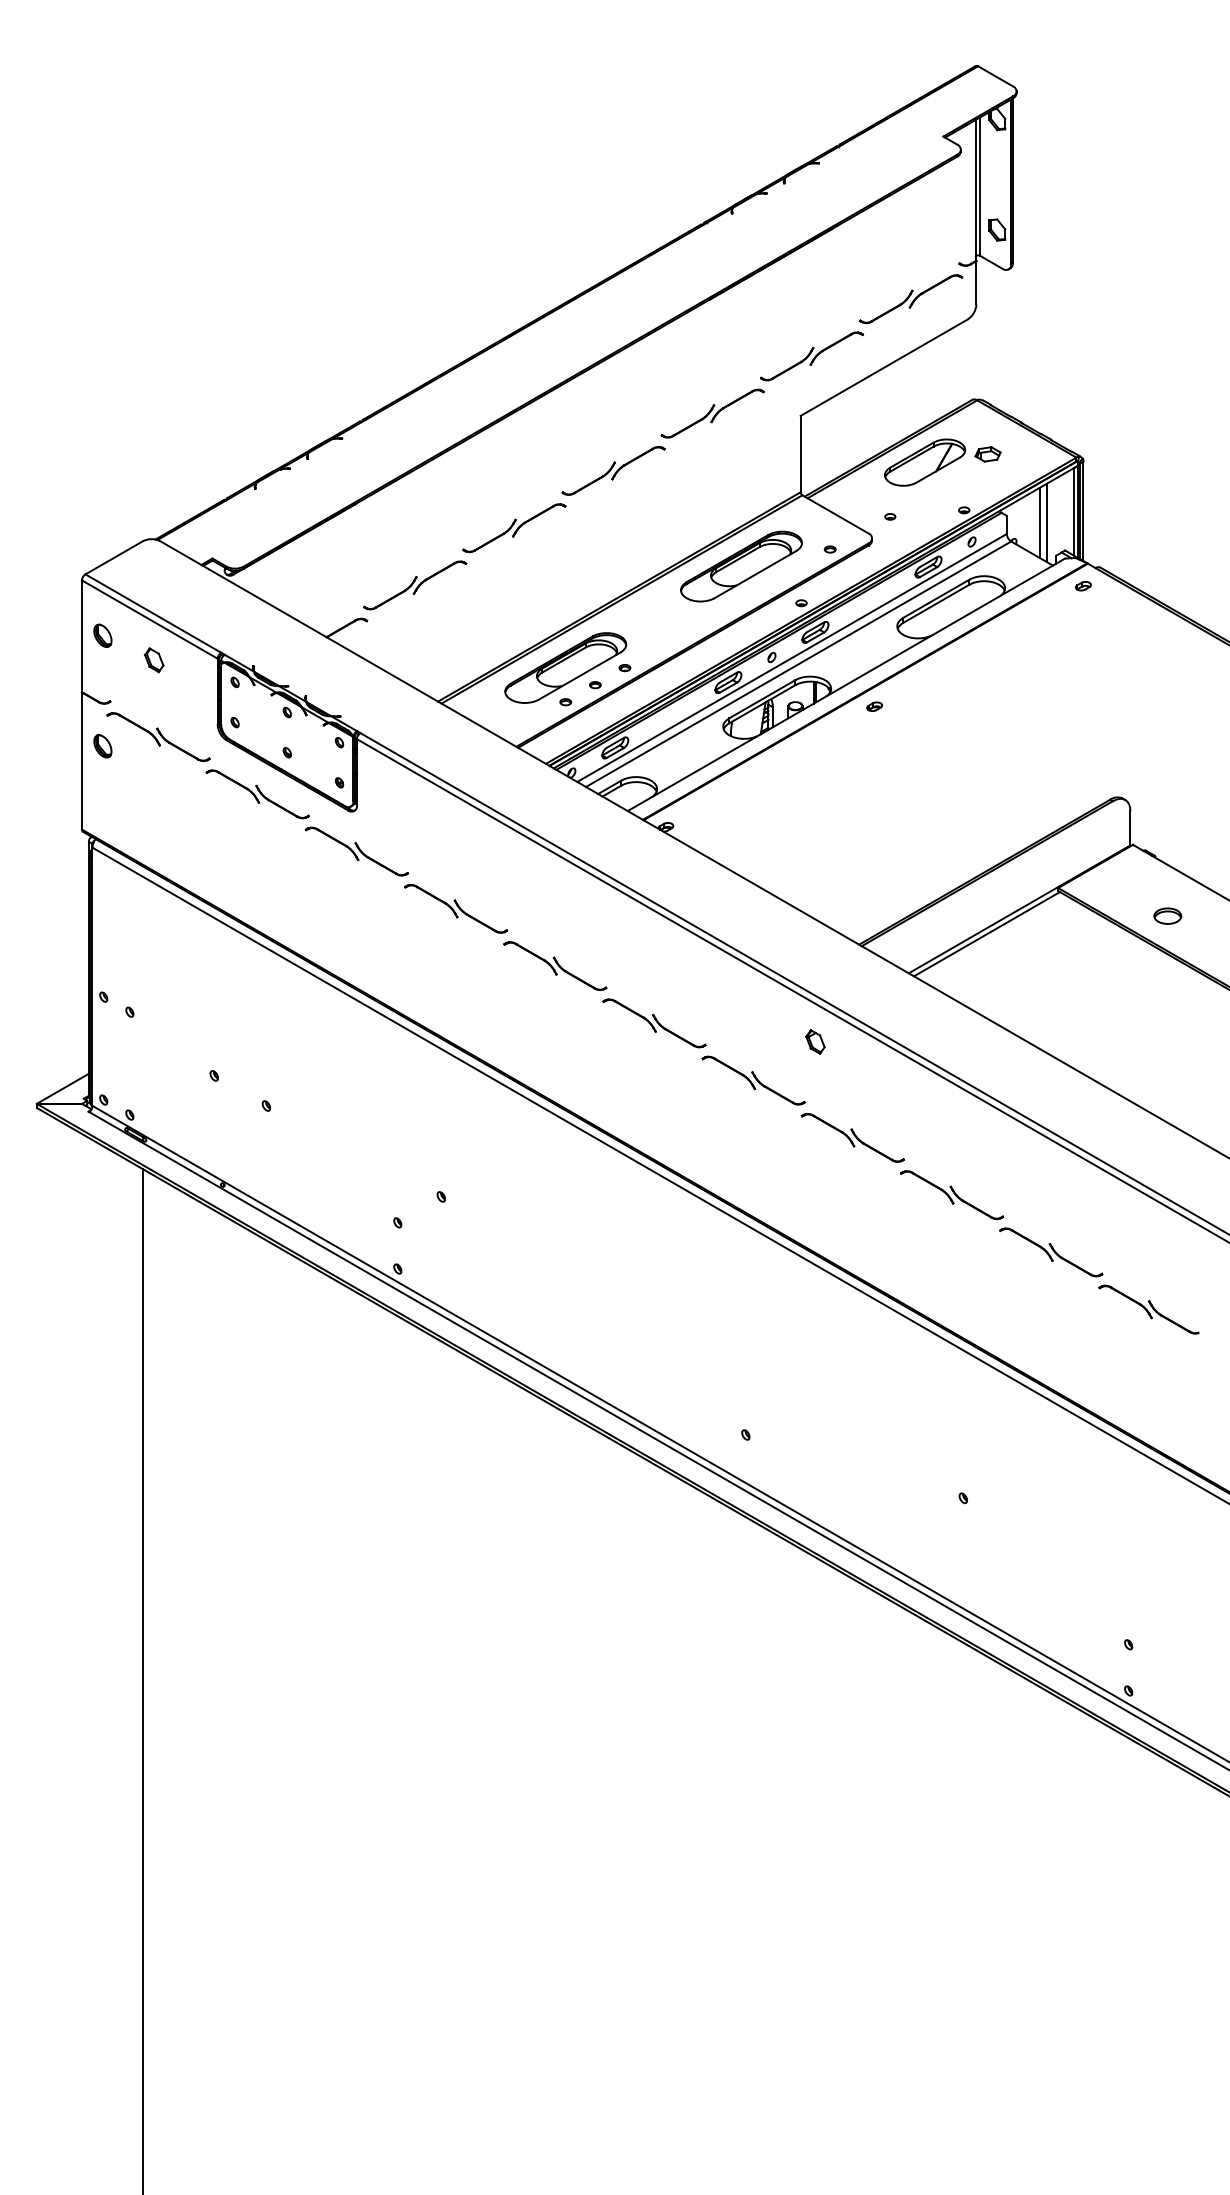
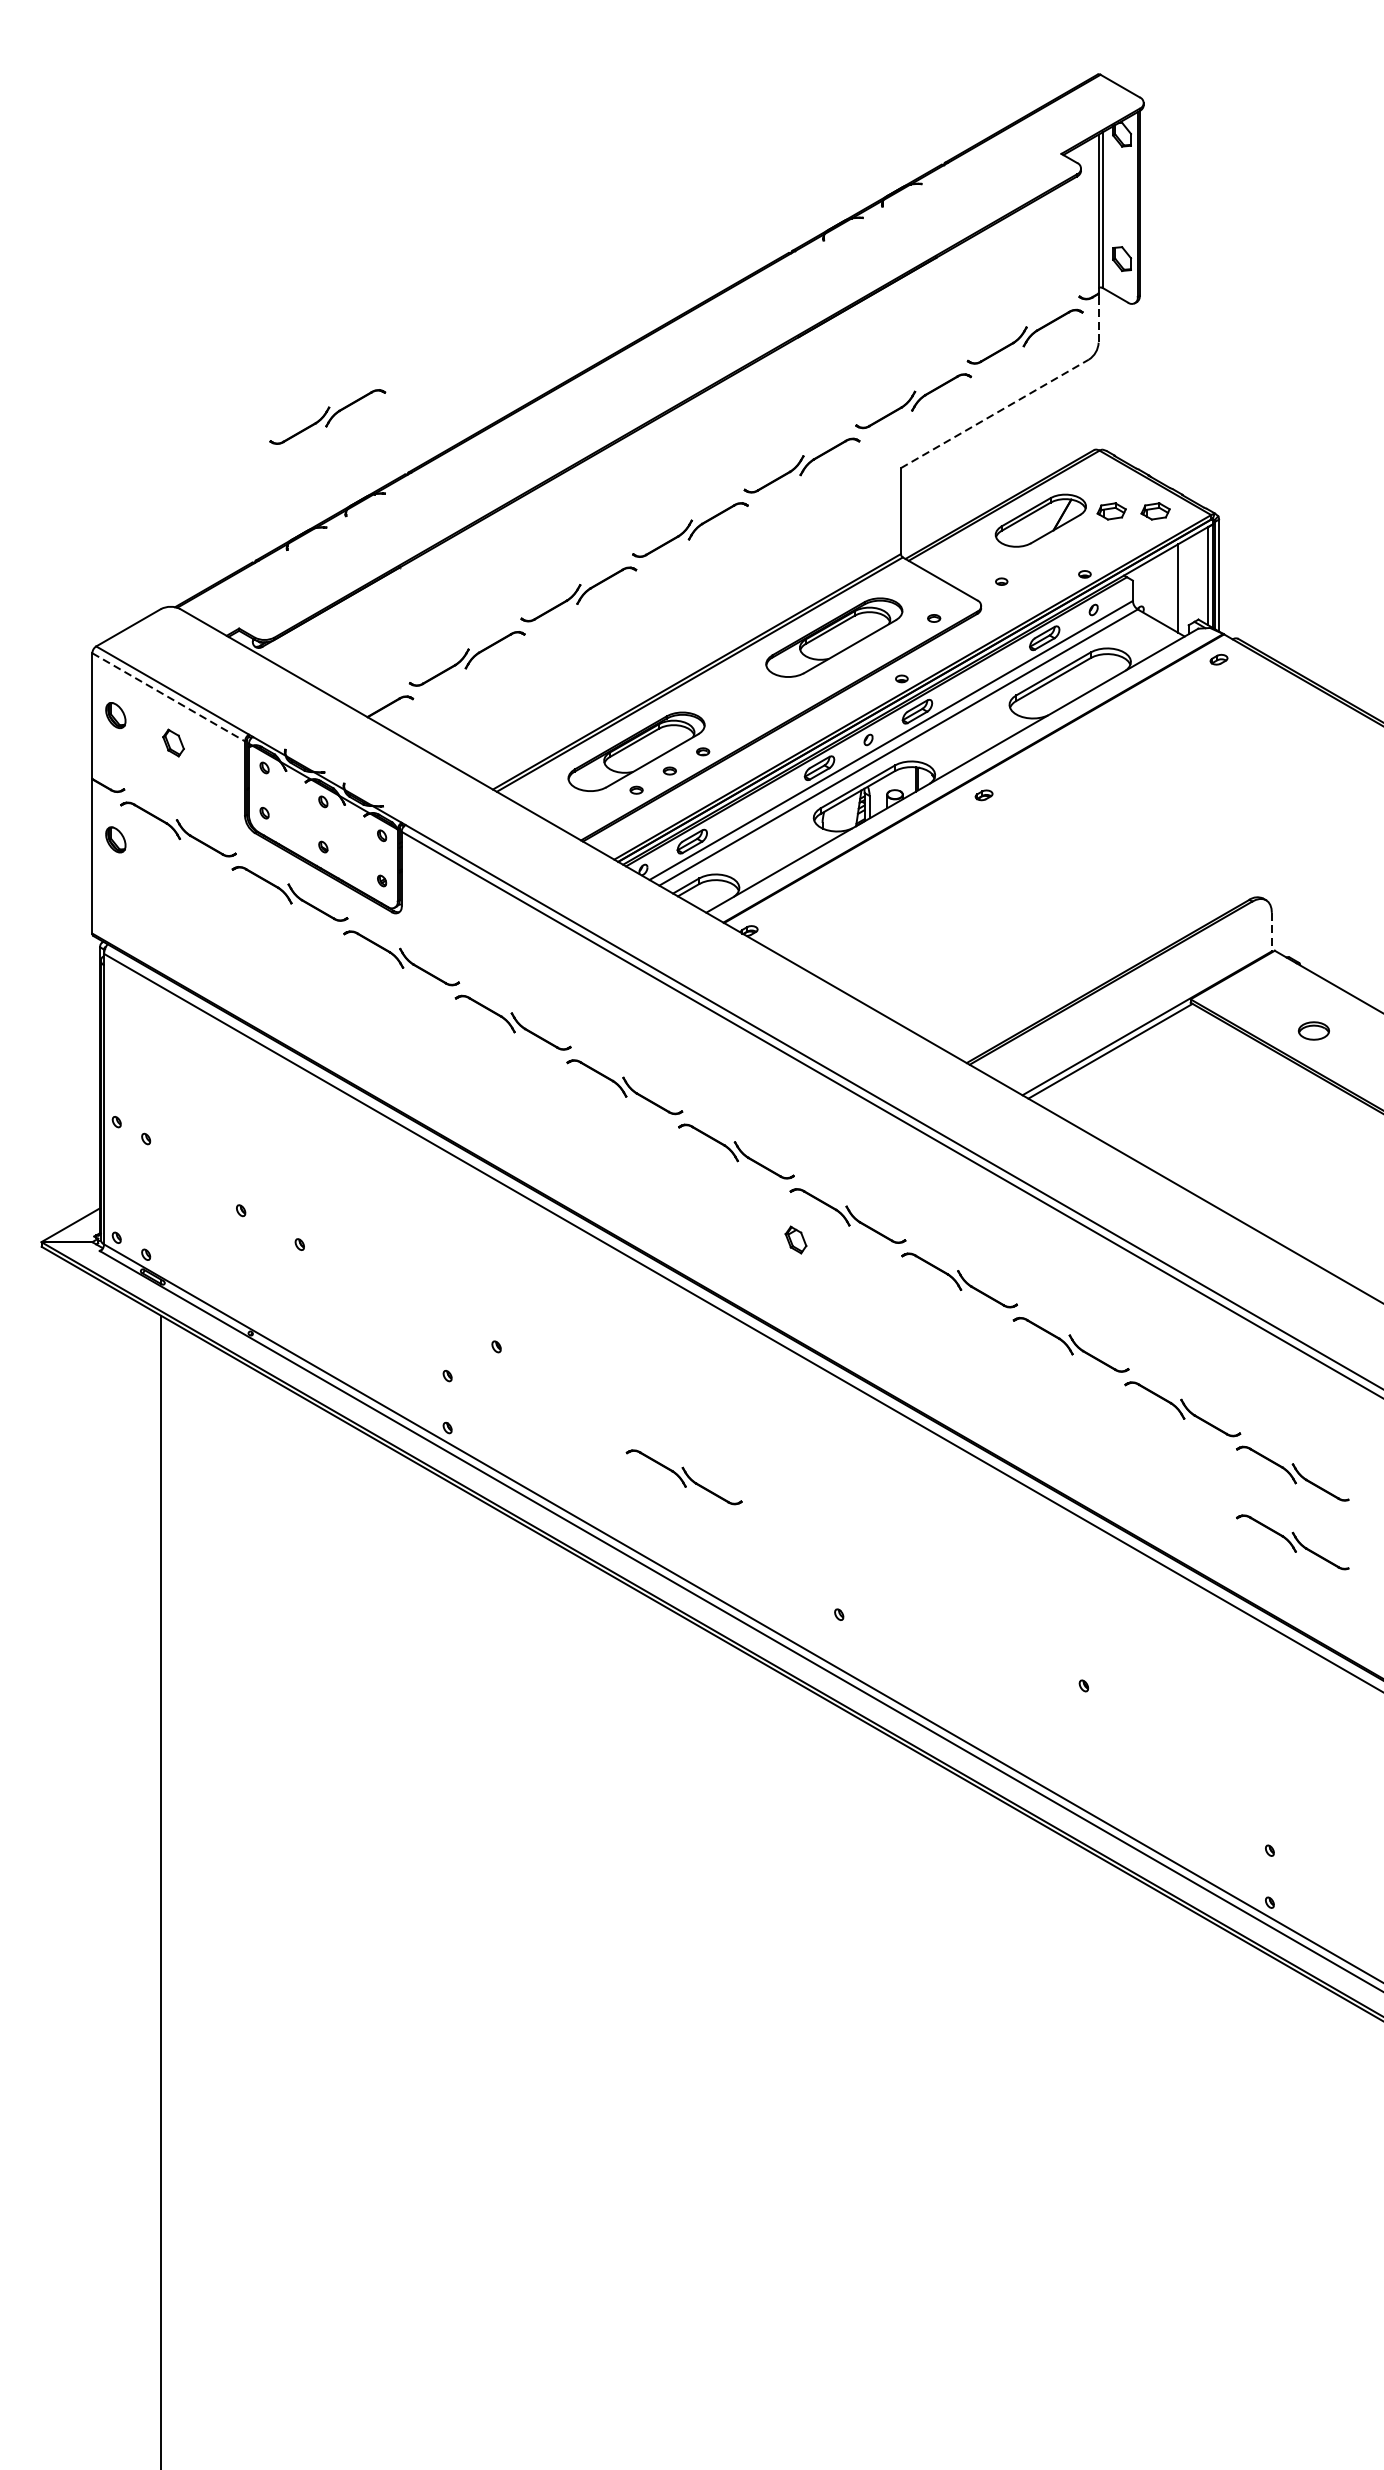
line: (976, 284) -> (1098, 320), solid -> dashed
line: (884, 367) -> (995, 413), solid -> dashed
part: (291, 370) -> (328, 417), added
part: (1026, 454) -> (1154, 511), added
line: (1039, 522) -> (1169, 588), removed
line: (150, 619) -> (169, 697), solid -> dashed
line: (1130, 828) -> (1271, 932), solid -> dashed
part: (815, 1041) -> (796, 1239), moved
part: (608, 1312) -> (684, 1476), added
part: (1148, 1370) -> (1292, 1542), added

